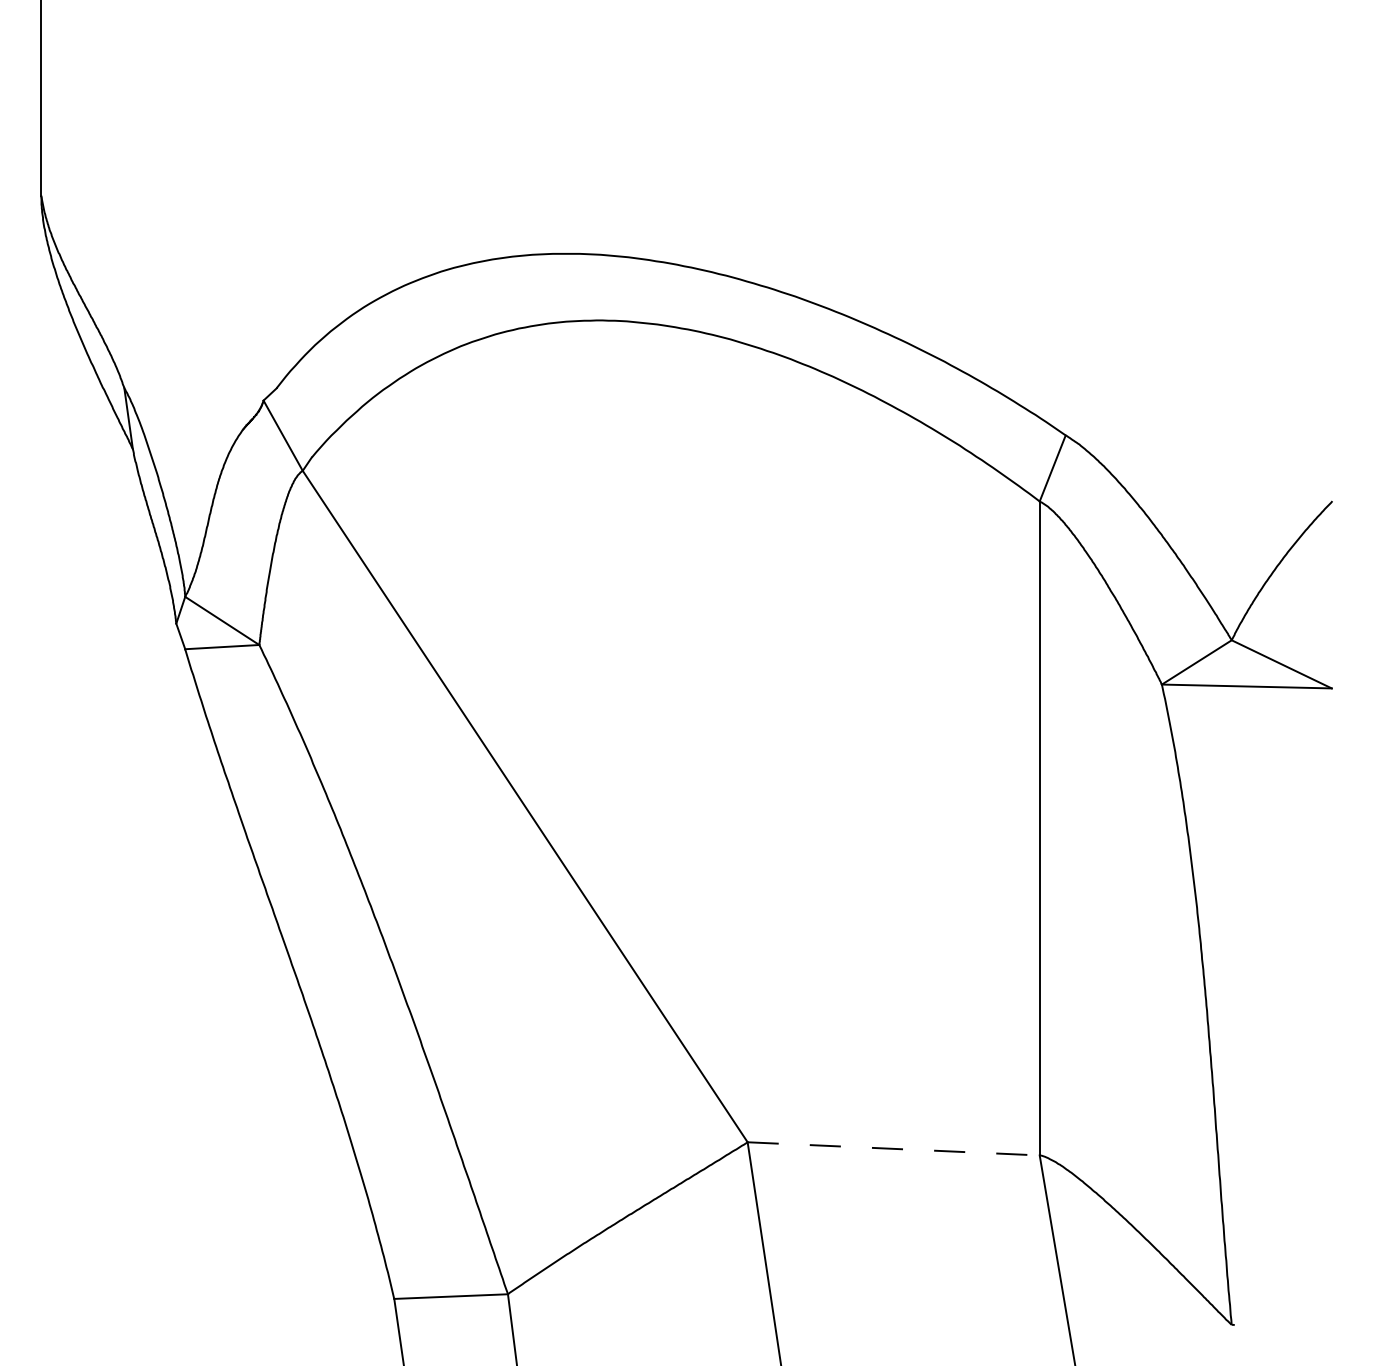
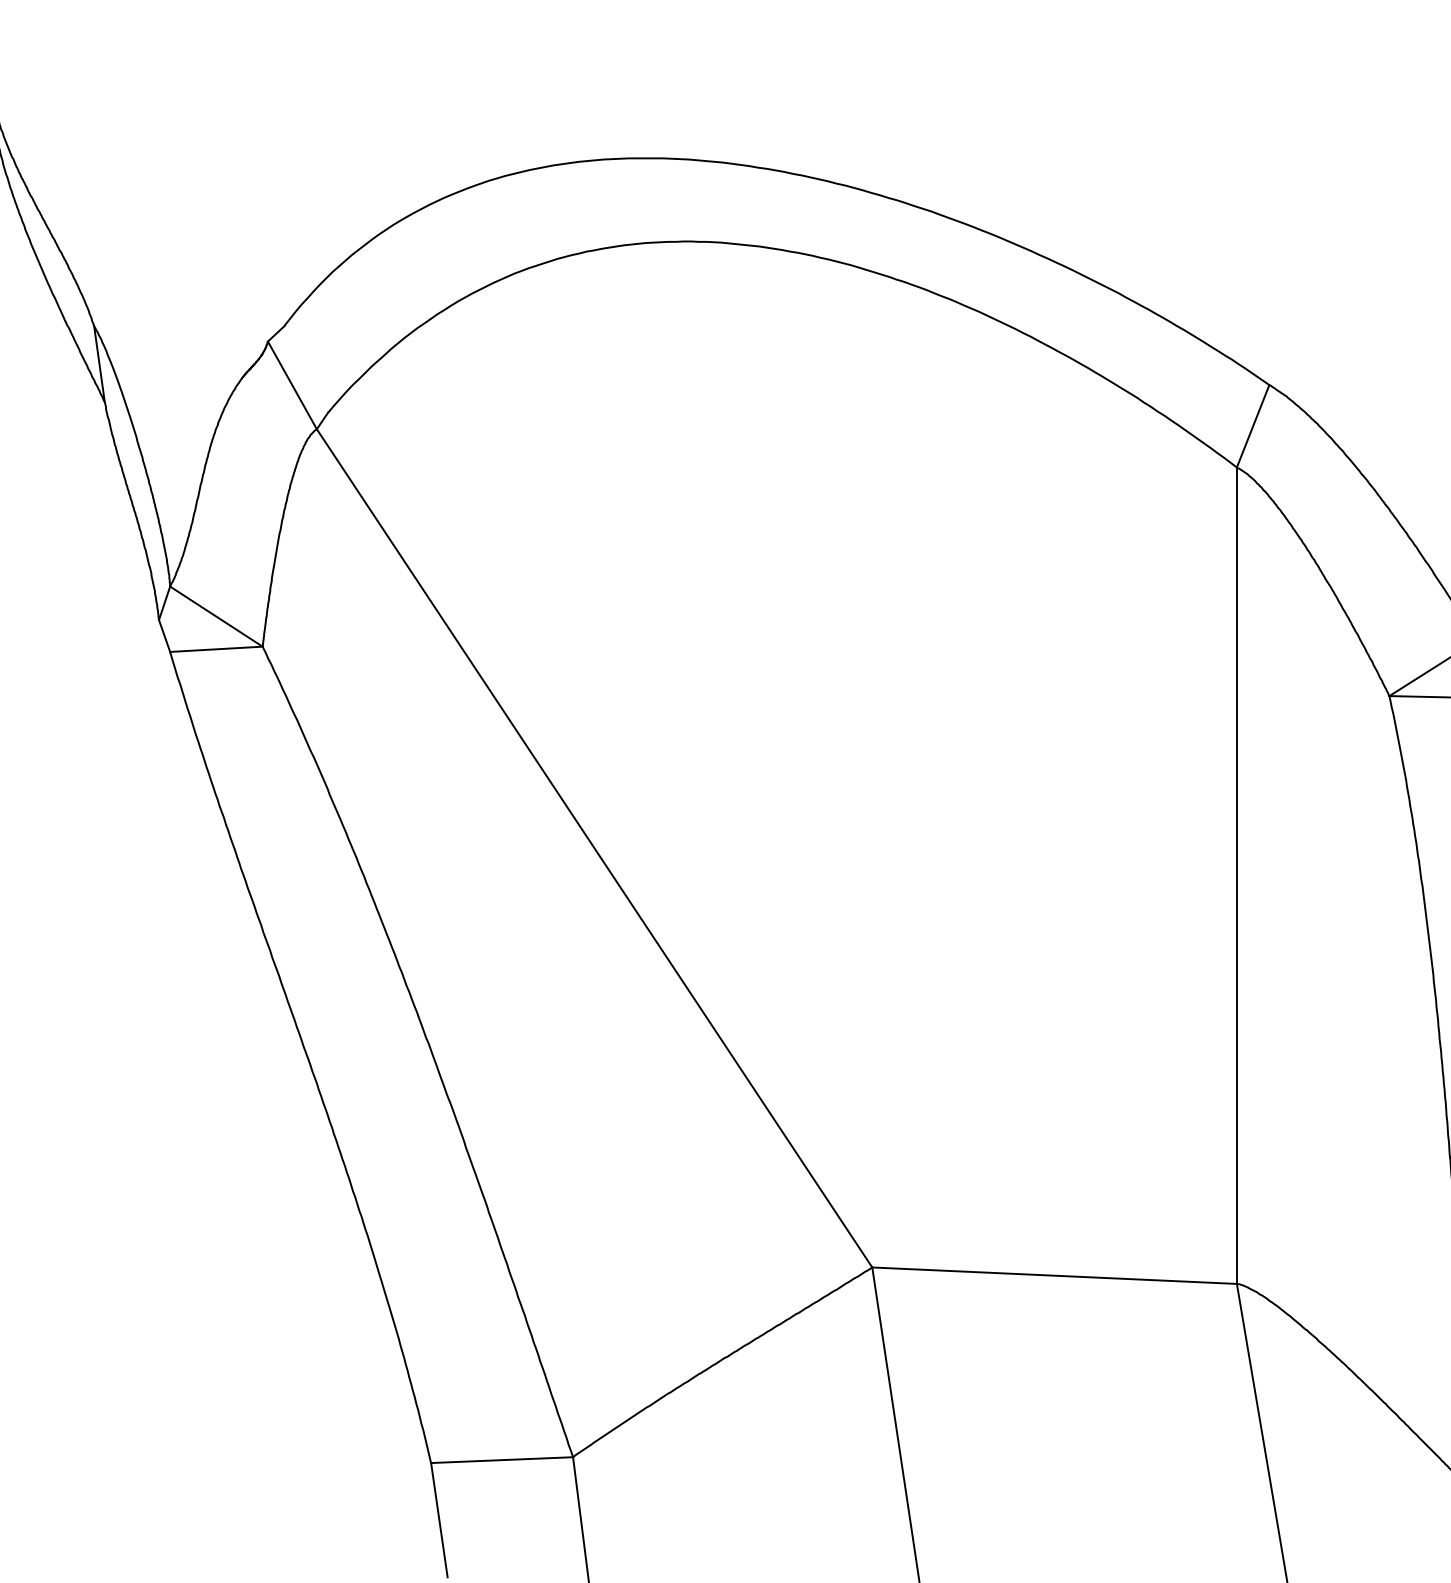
line: (894, 1148) -> (1055, 1275), dashed -> solid

